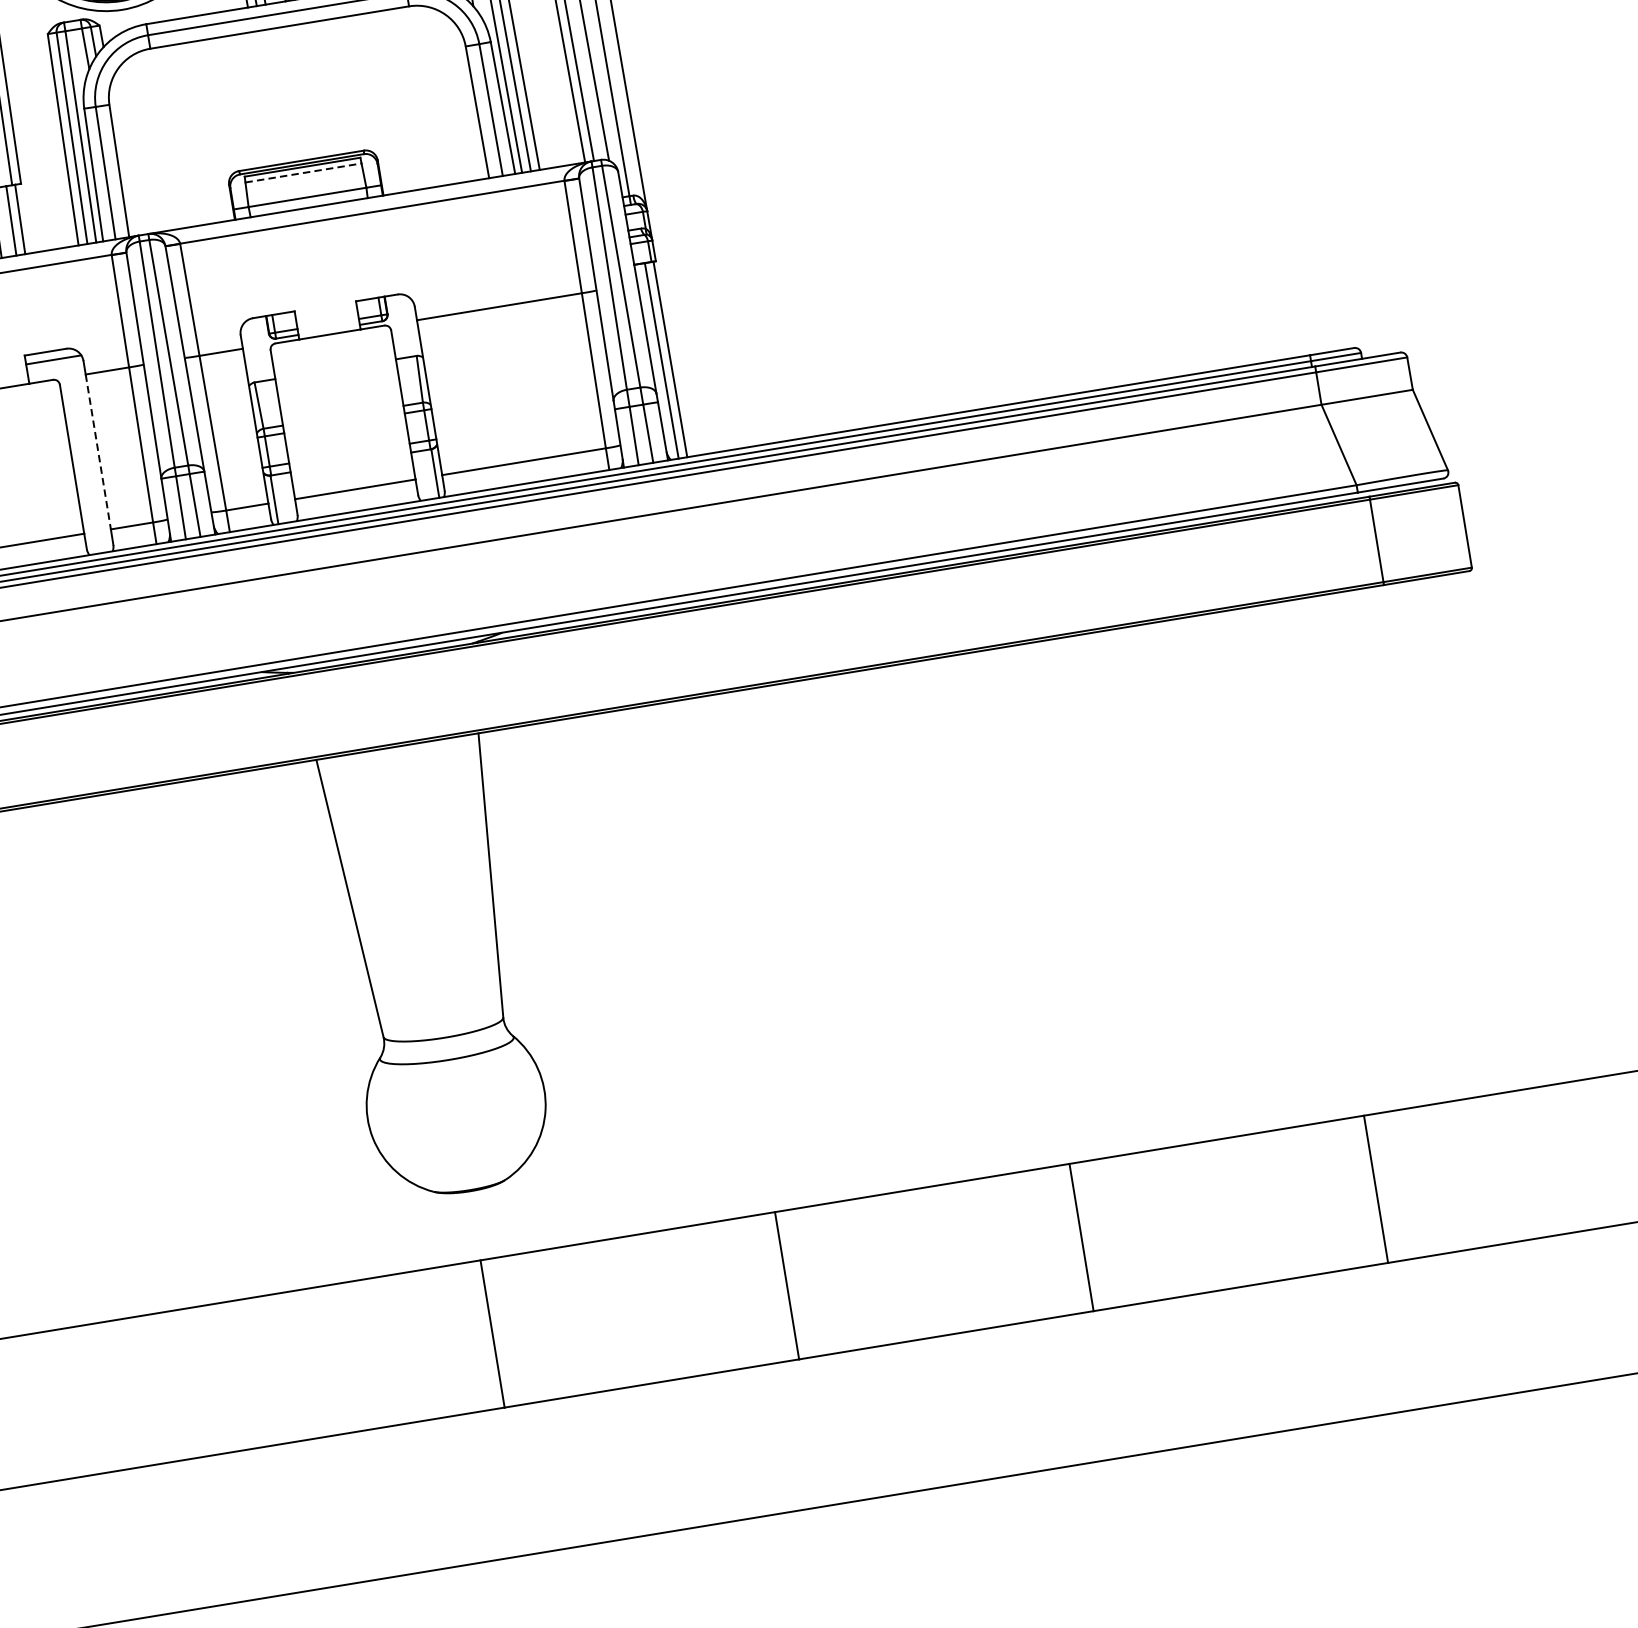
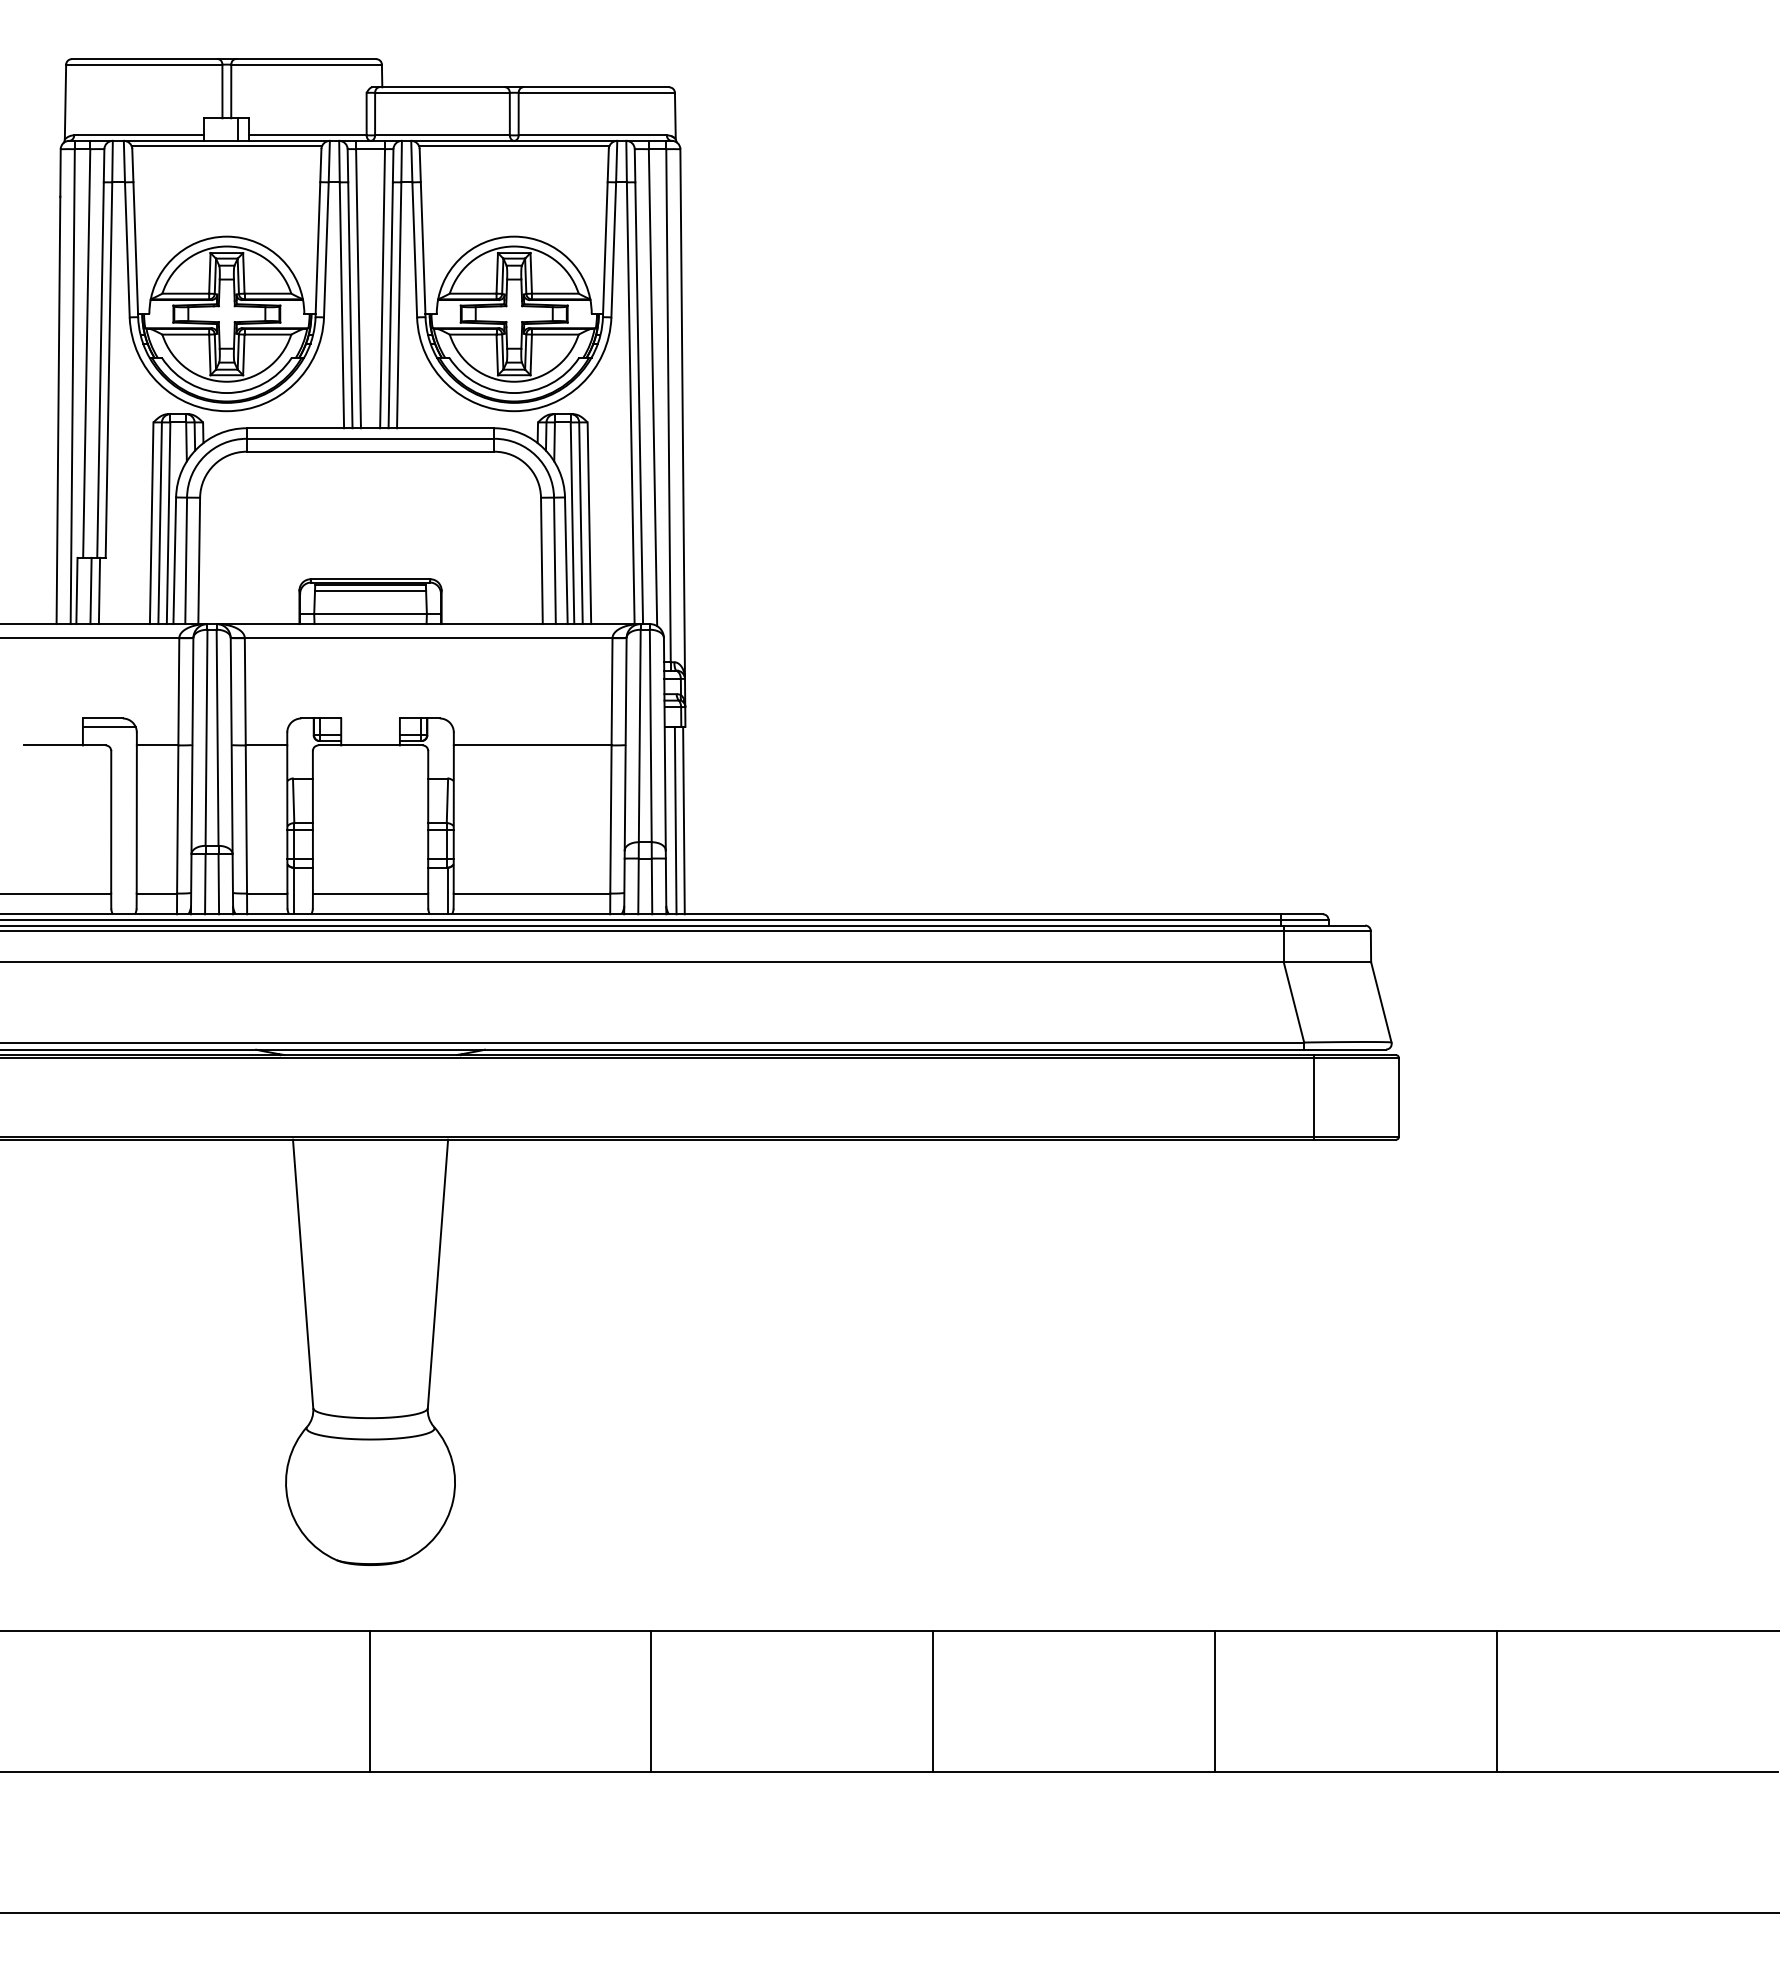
line: (303, 172) -> (370, 590), dashed -> solid
line: (98, 452) -> (136, 819), dashed -> solid

